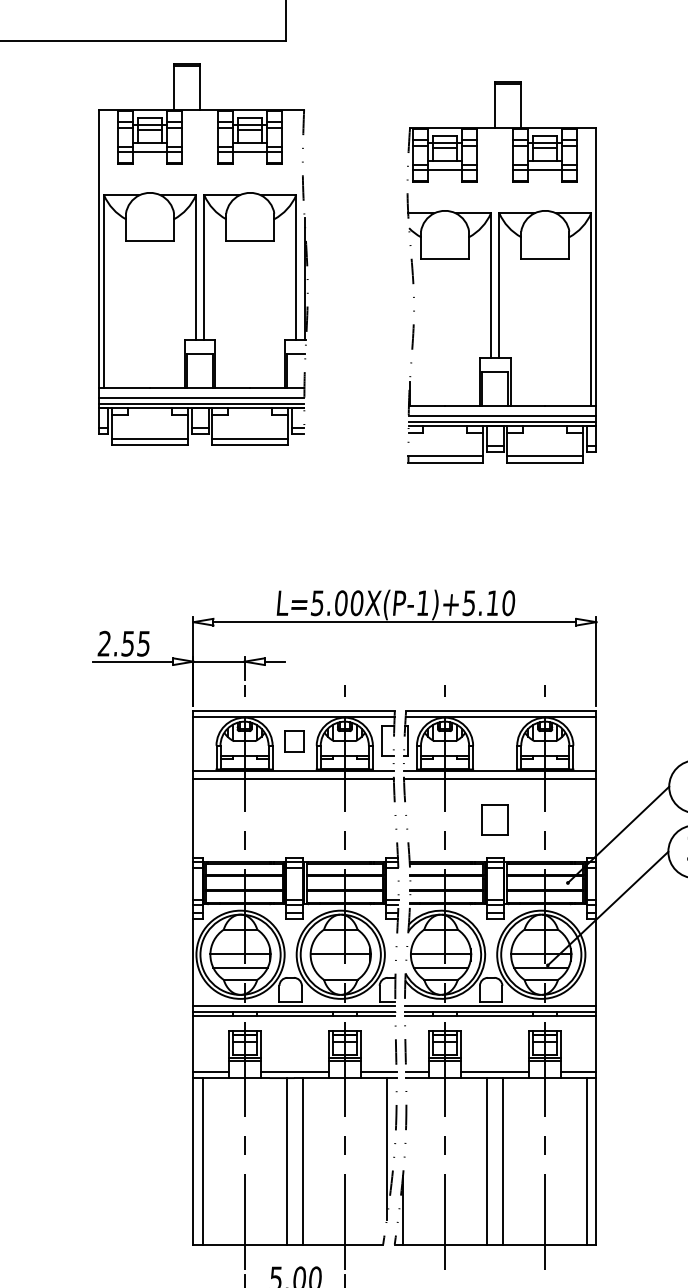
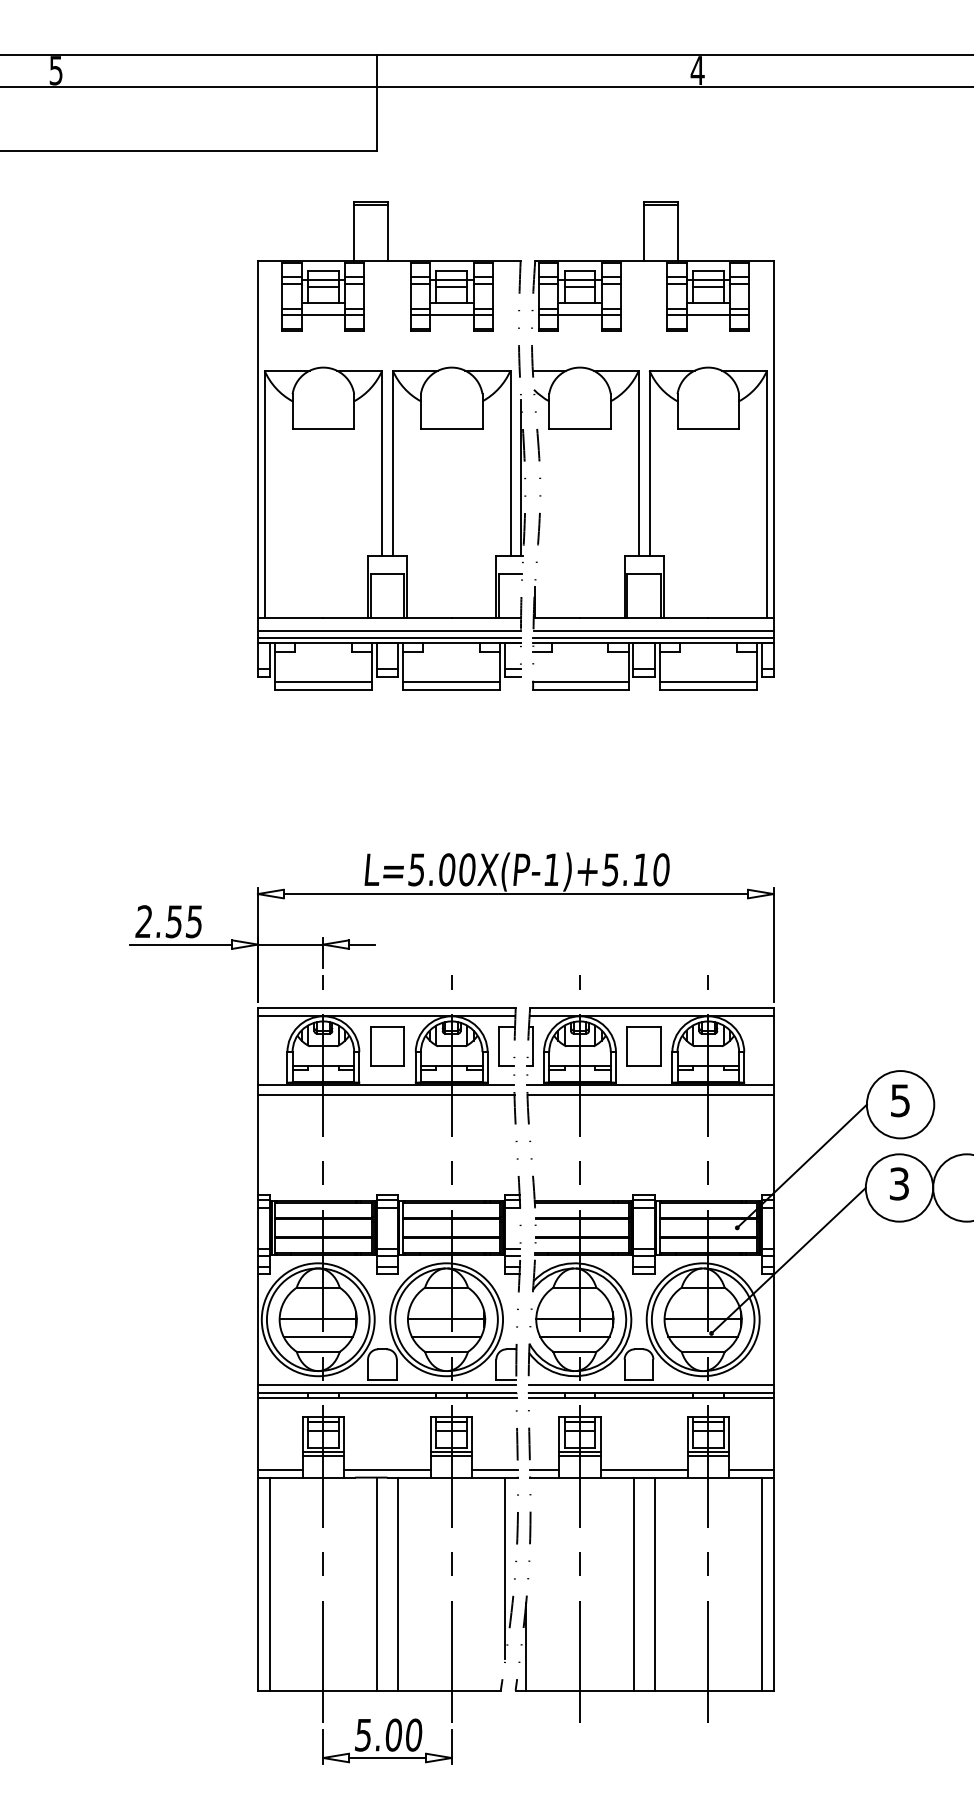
part: (203, 253) -> (391, 445), moved
part: (294, 741) -> (387, 1046), size x1.43
part: (494, 820) -> (643, 1046), moved
line: (340, 967) -> (446, 1336), added

